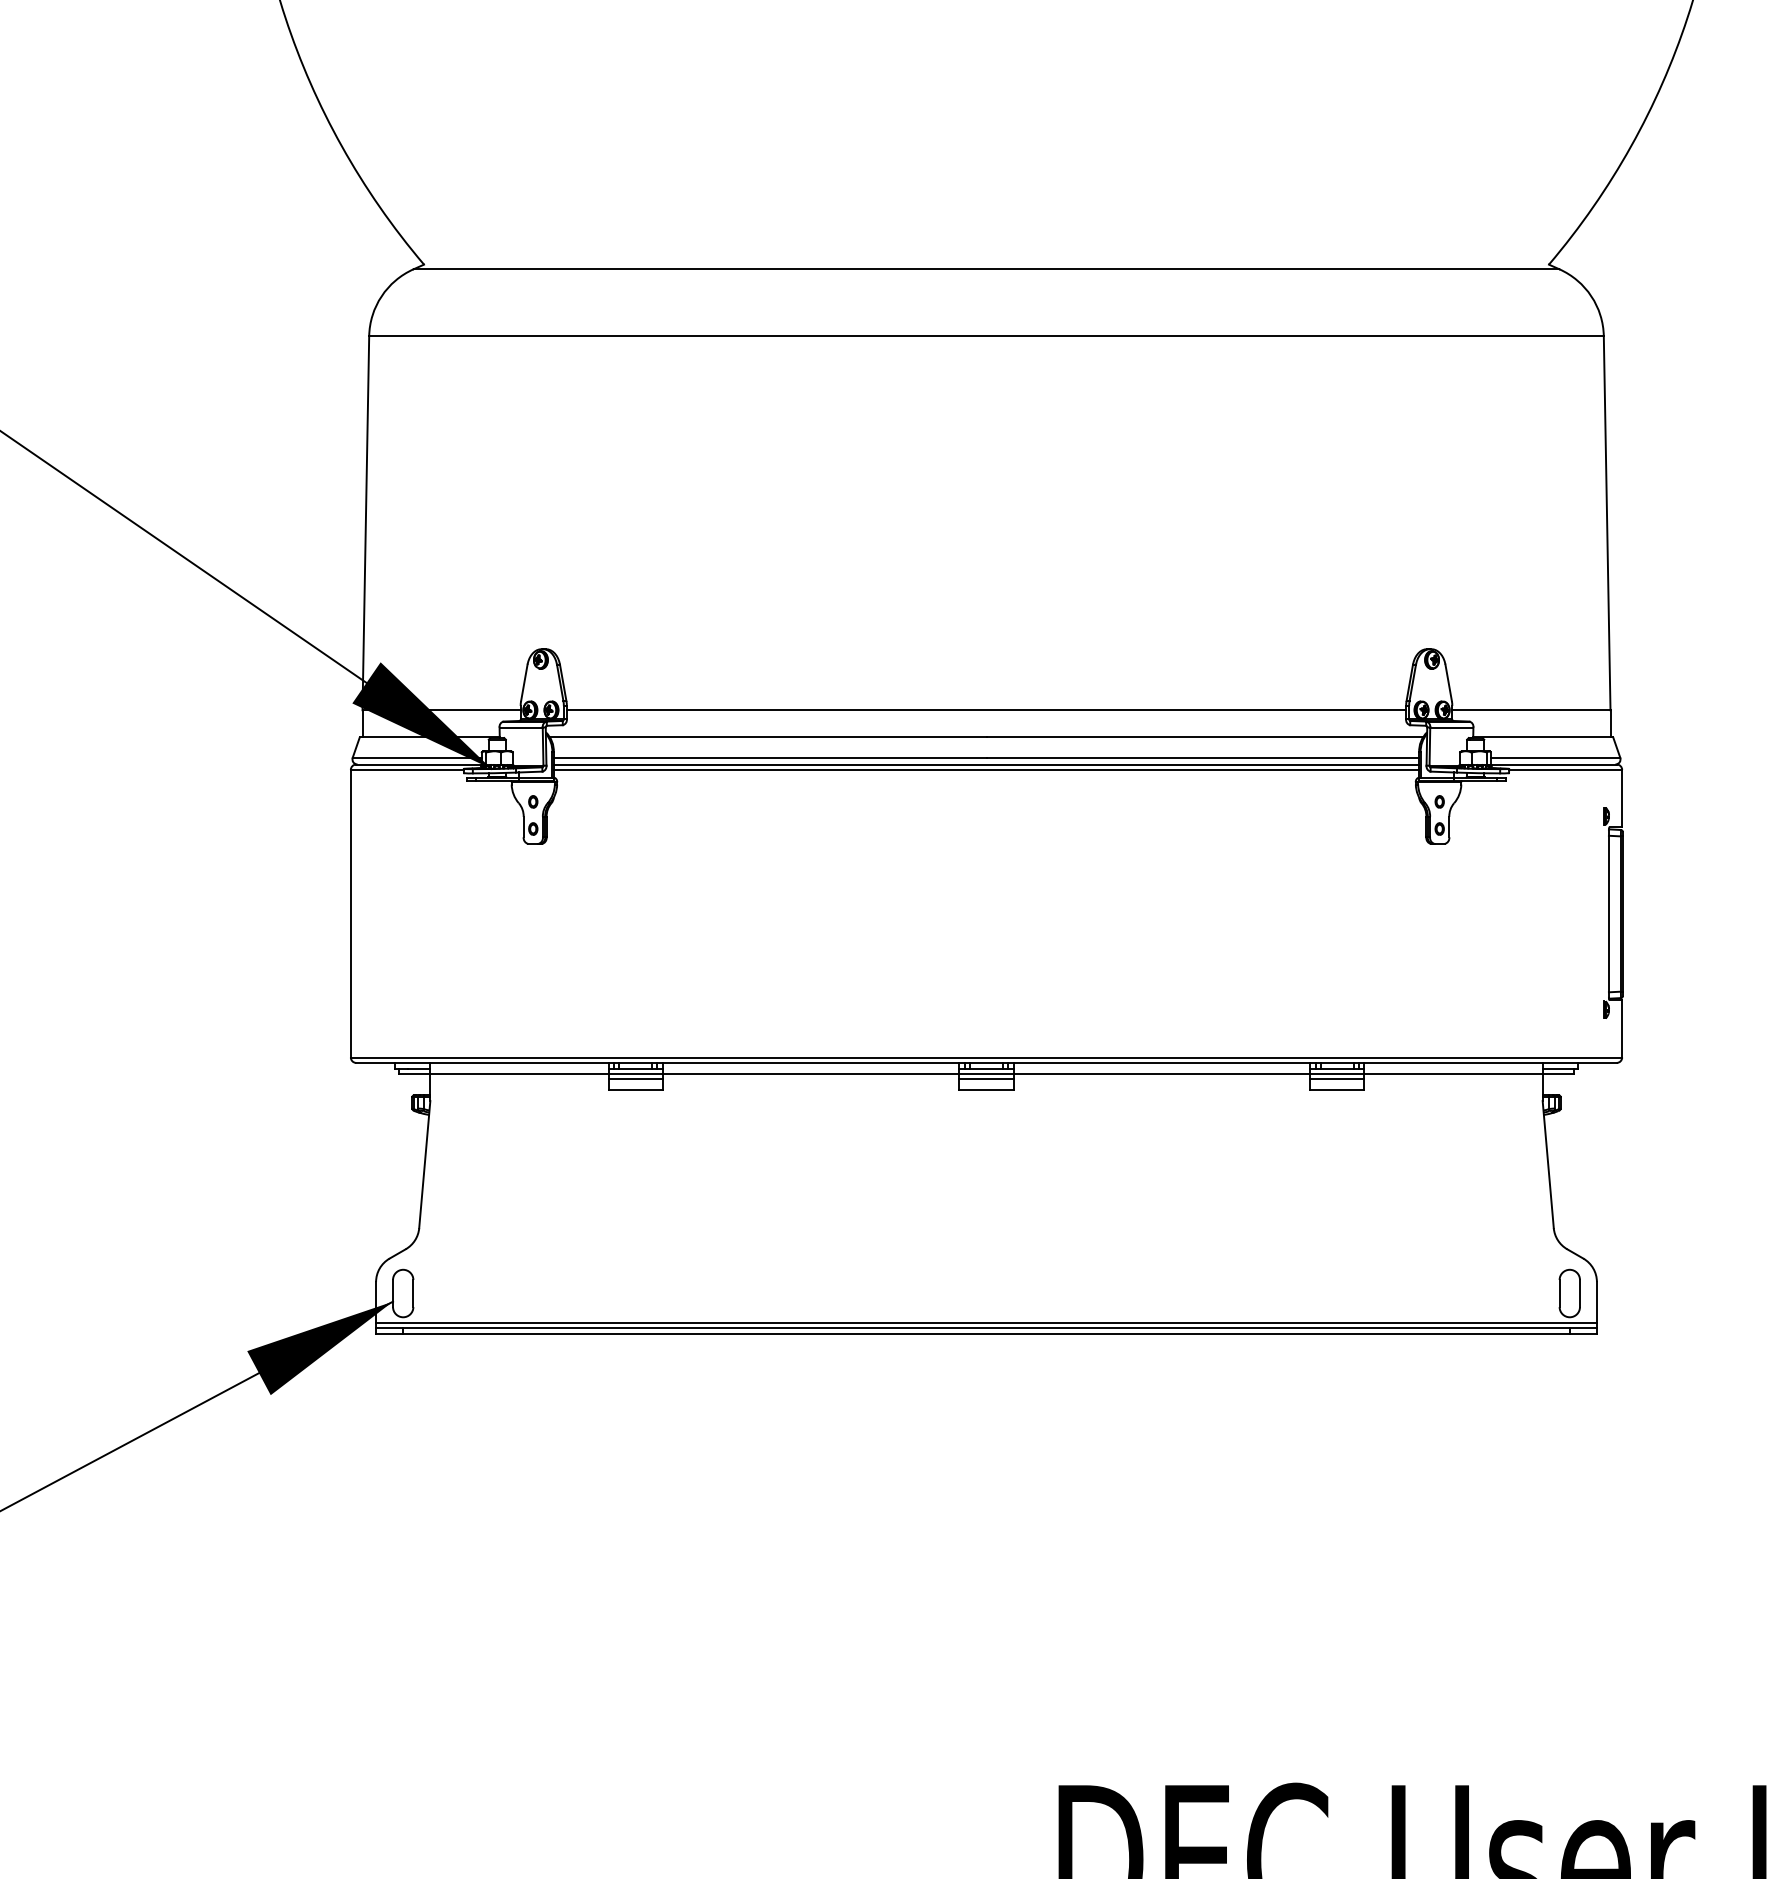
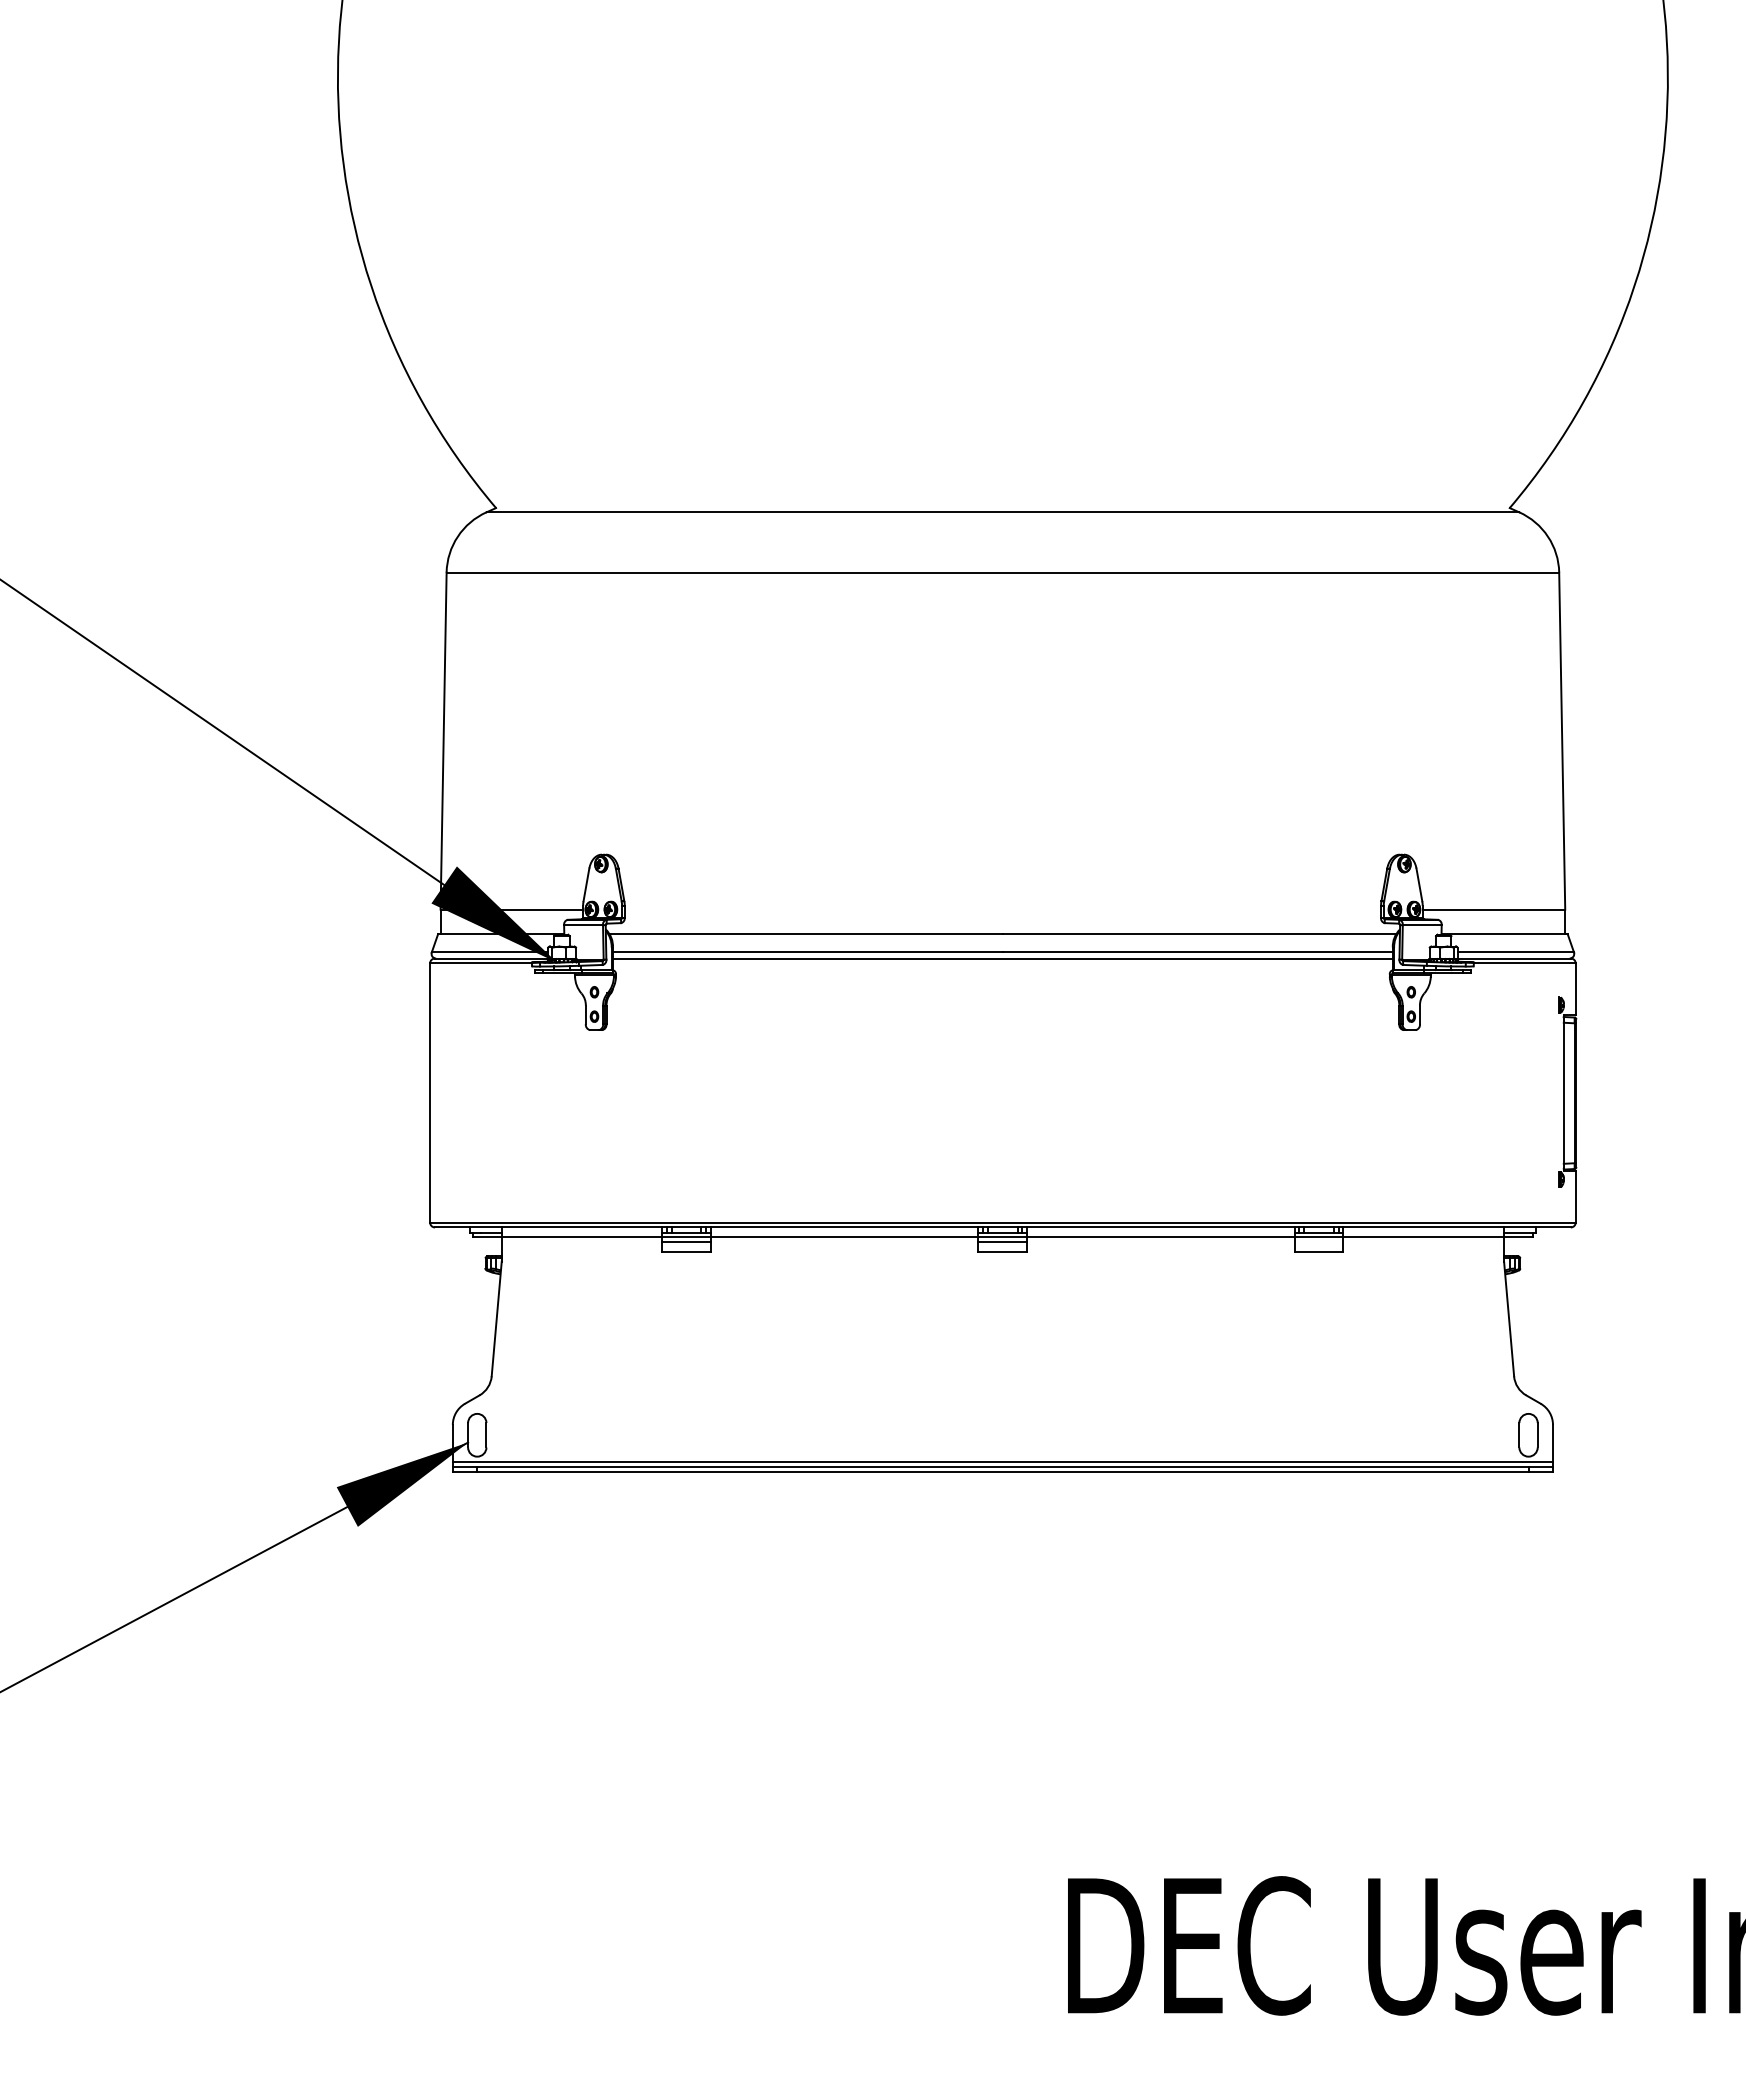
line: (986, 710) -> (1002, 909), removed
line: (986, 770) -> (1002, 963), removed
line: (1336, 1078) -> (1318, 1241), removed

